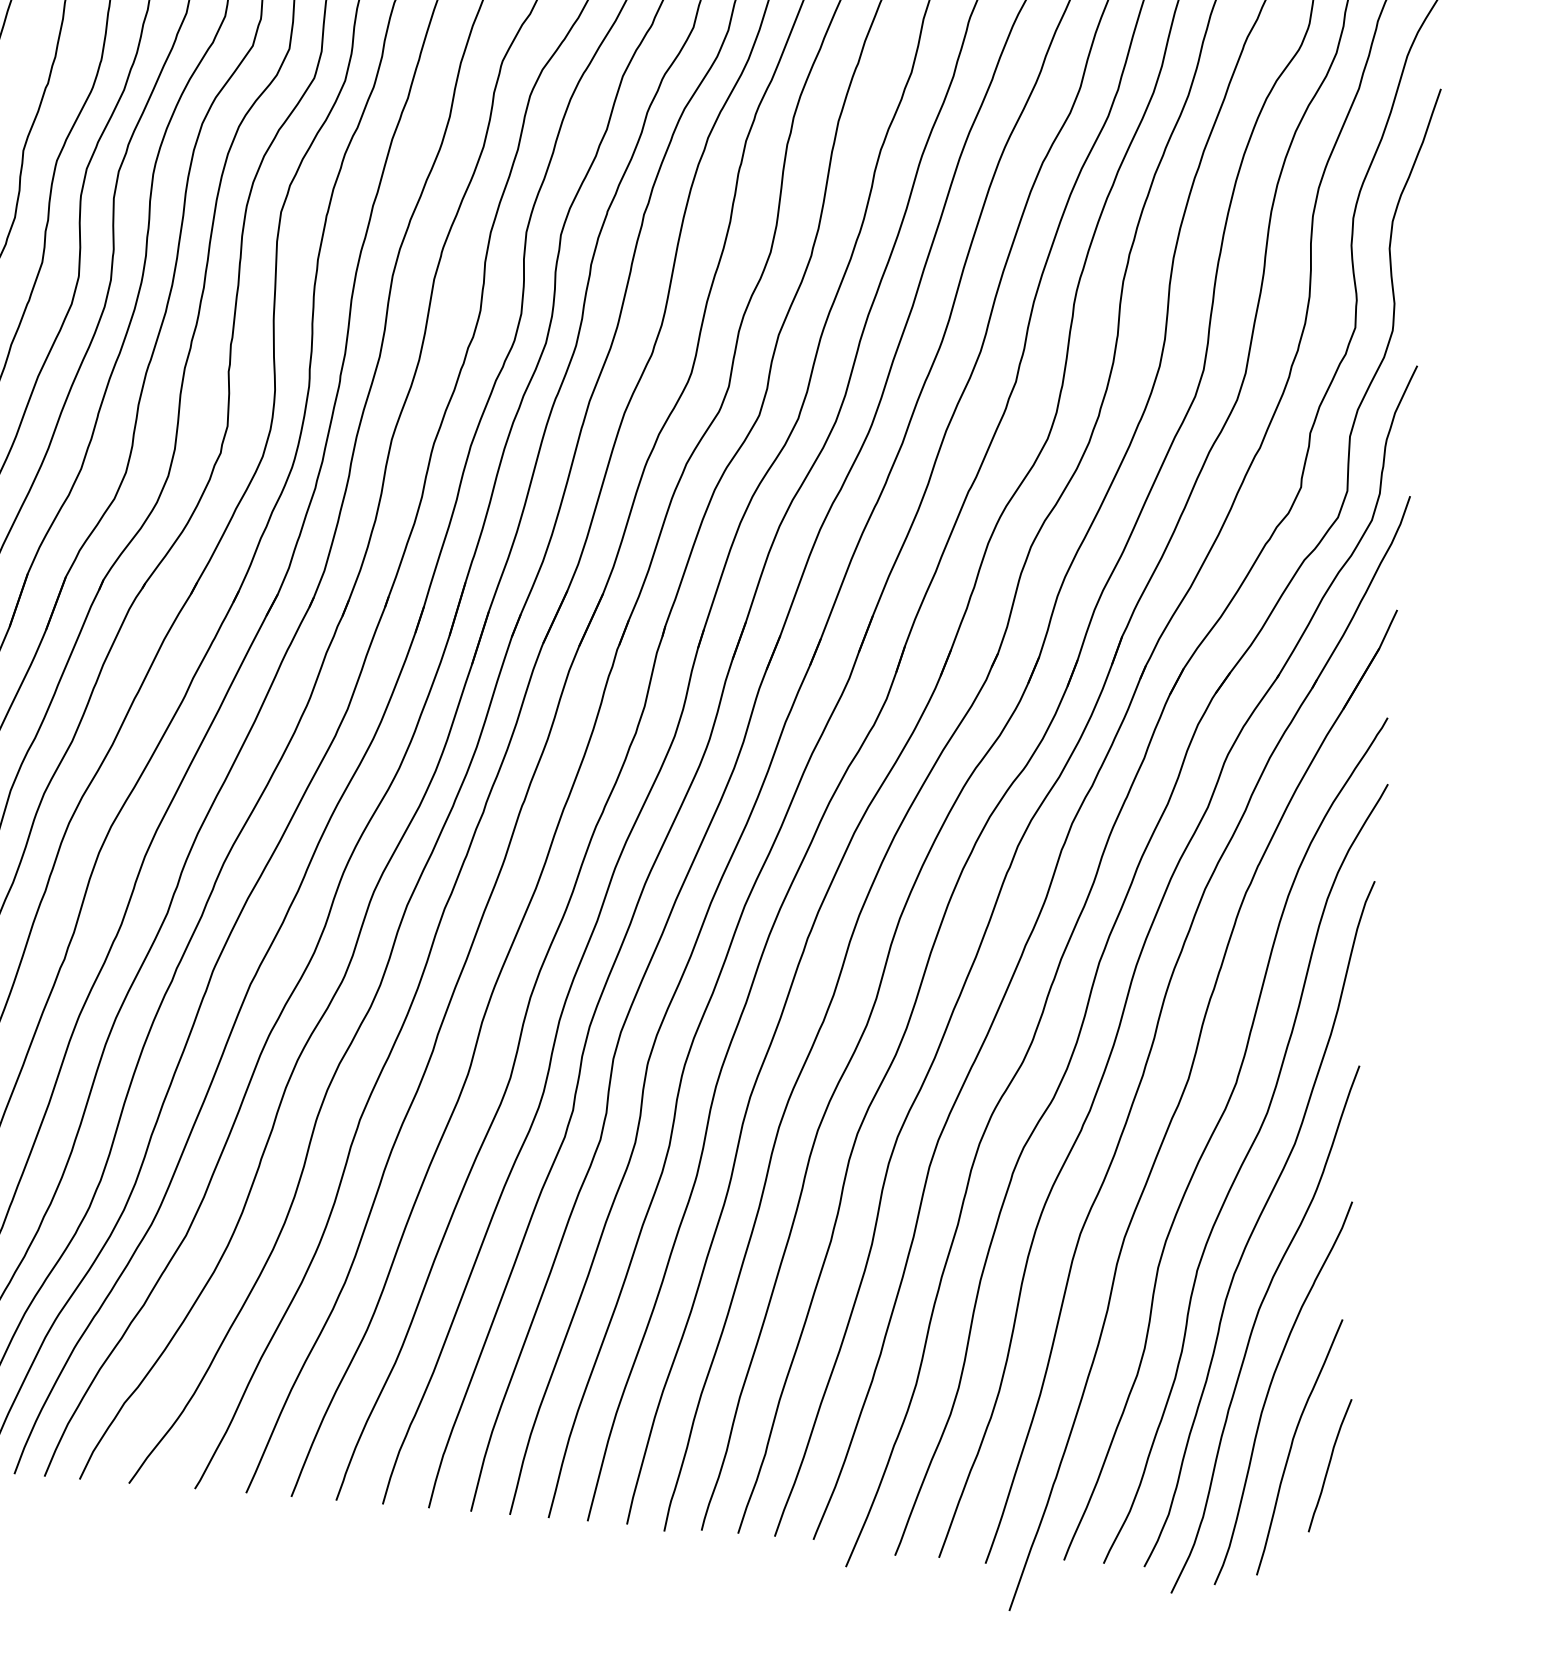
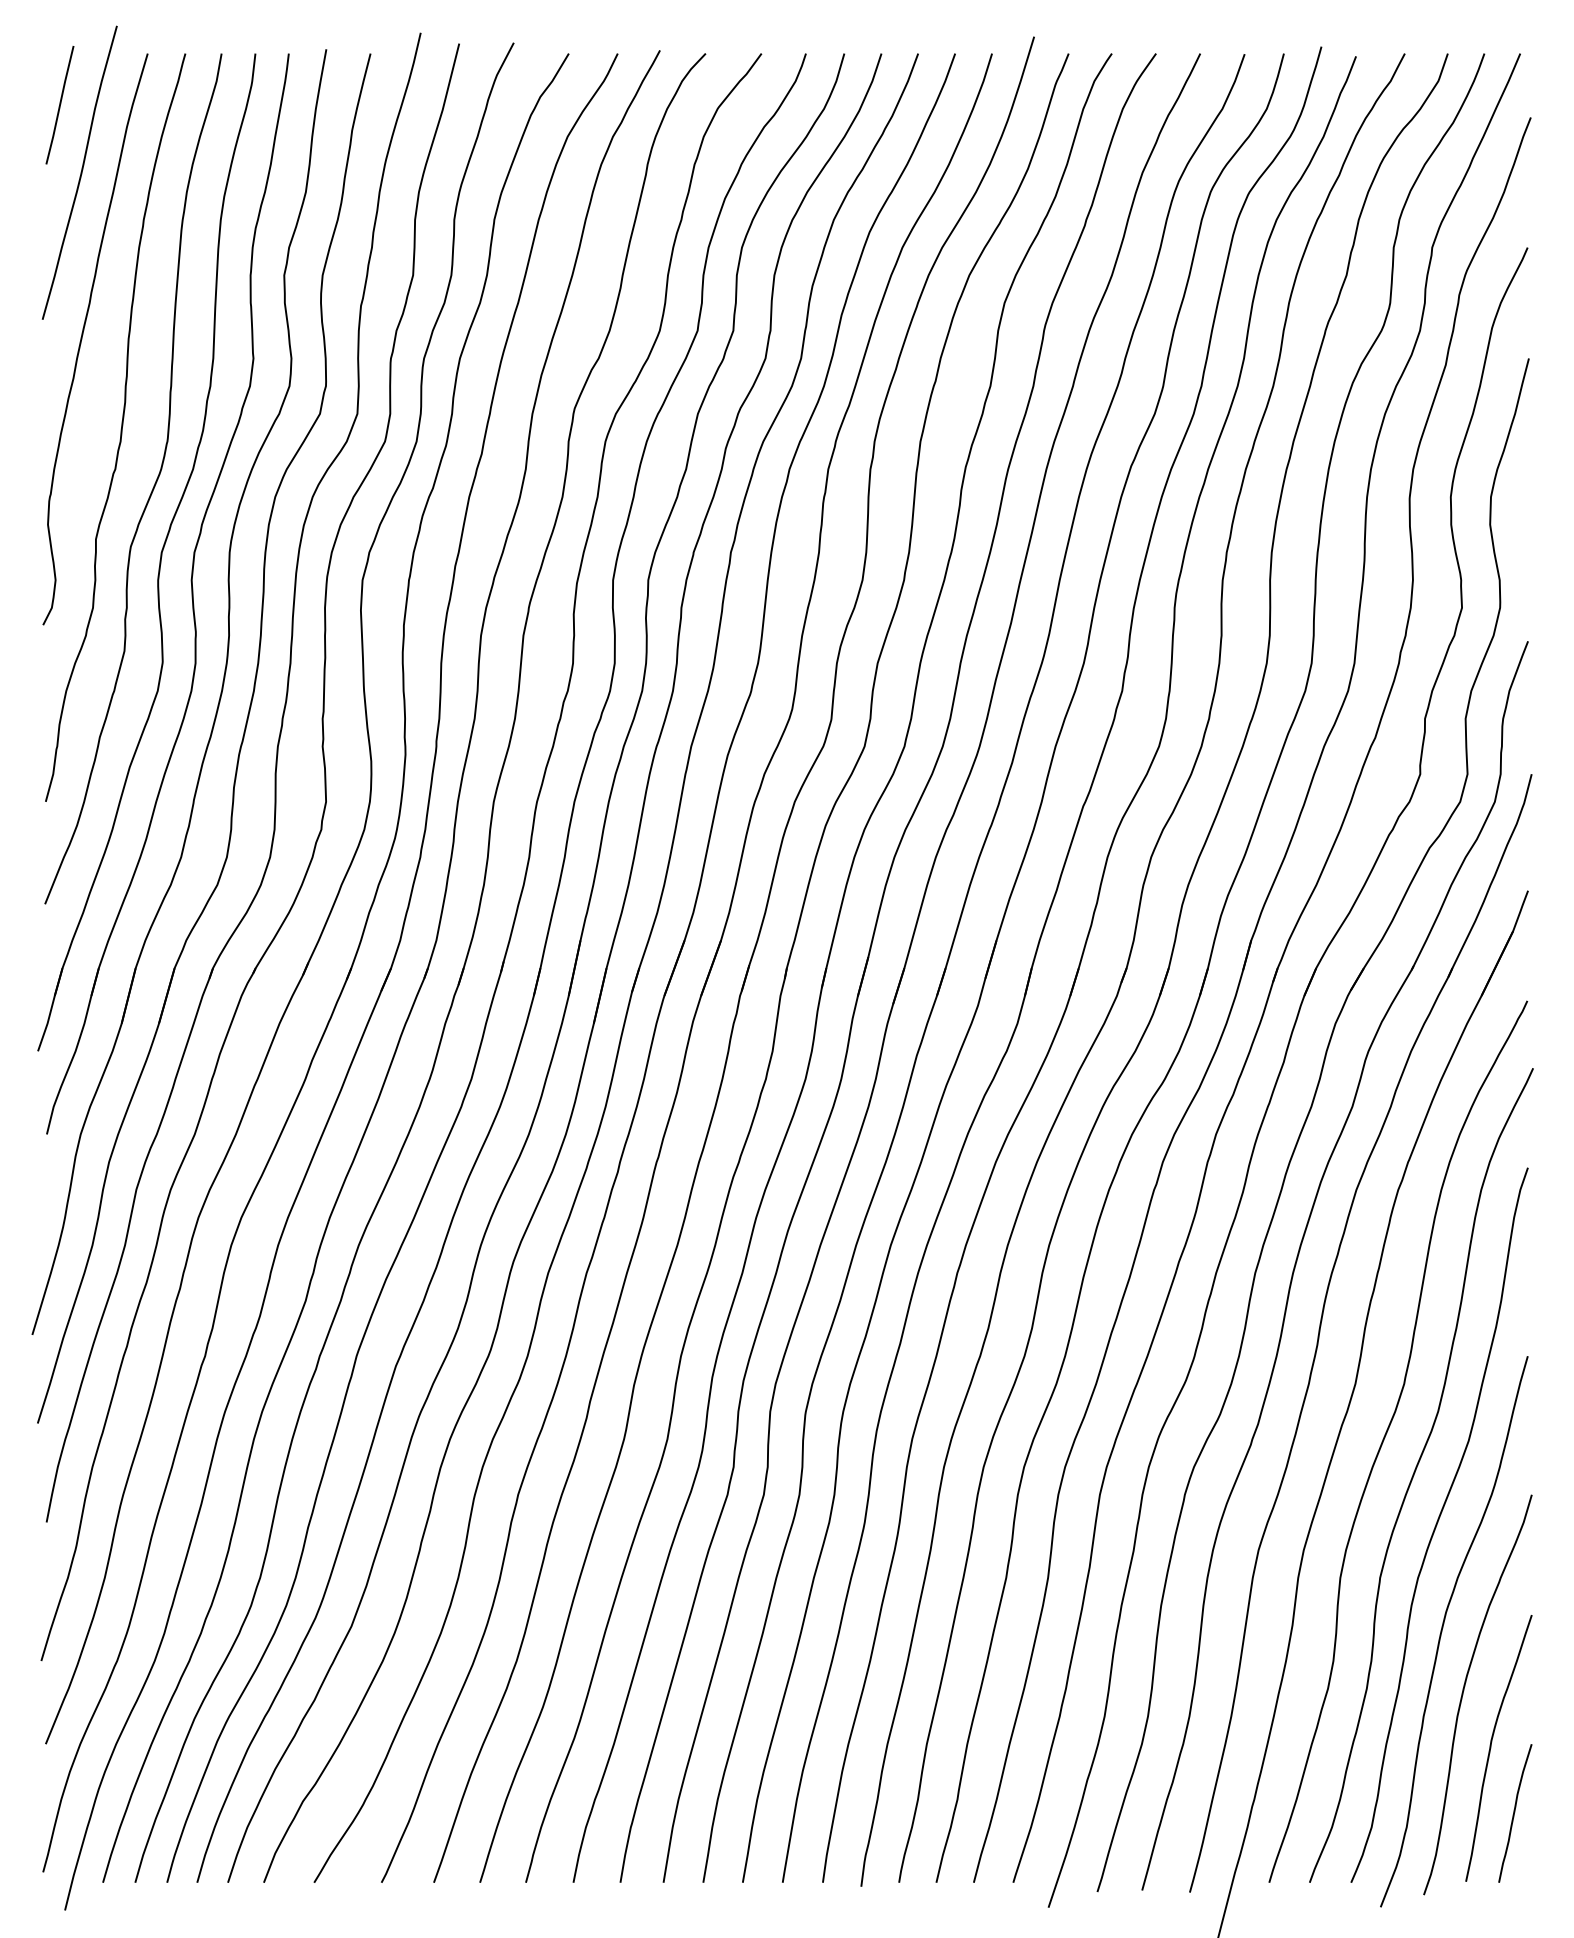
curve: (1330, 1464) -> (1515, 1812), moved

